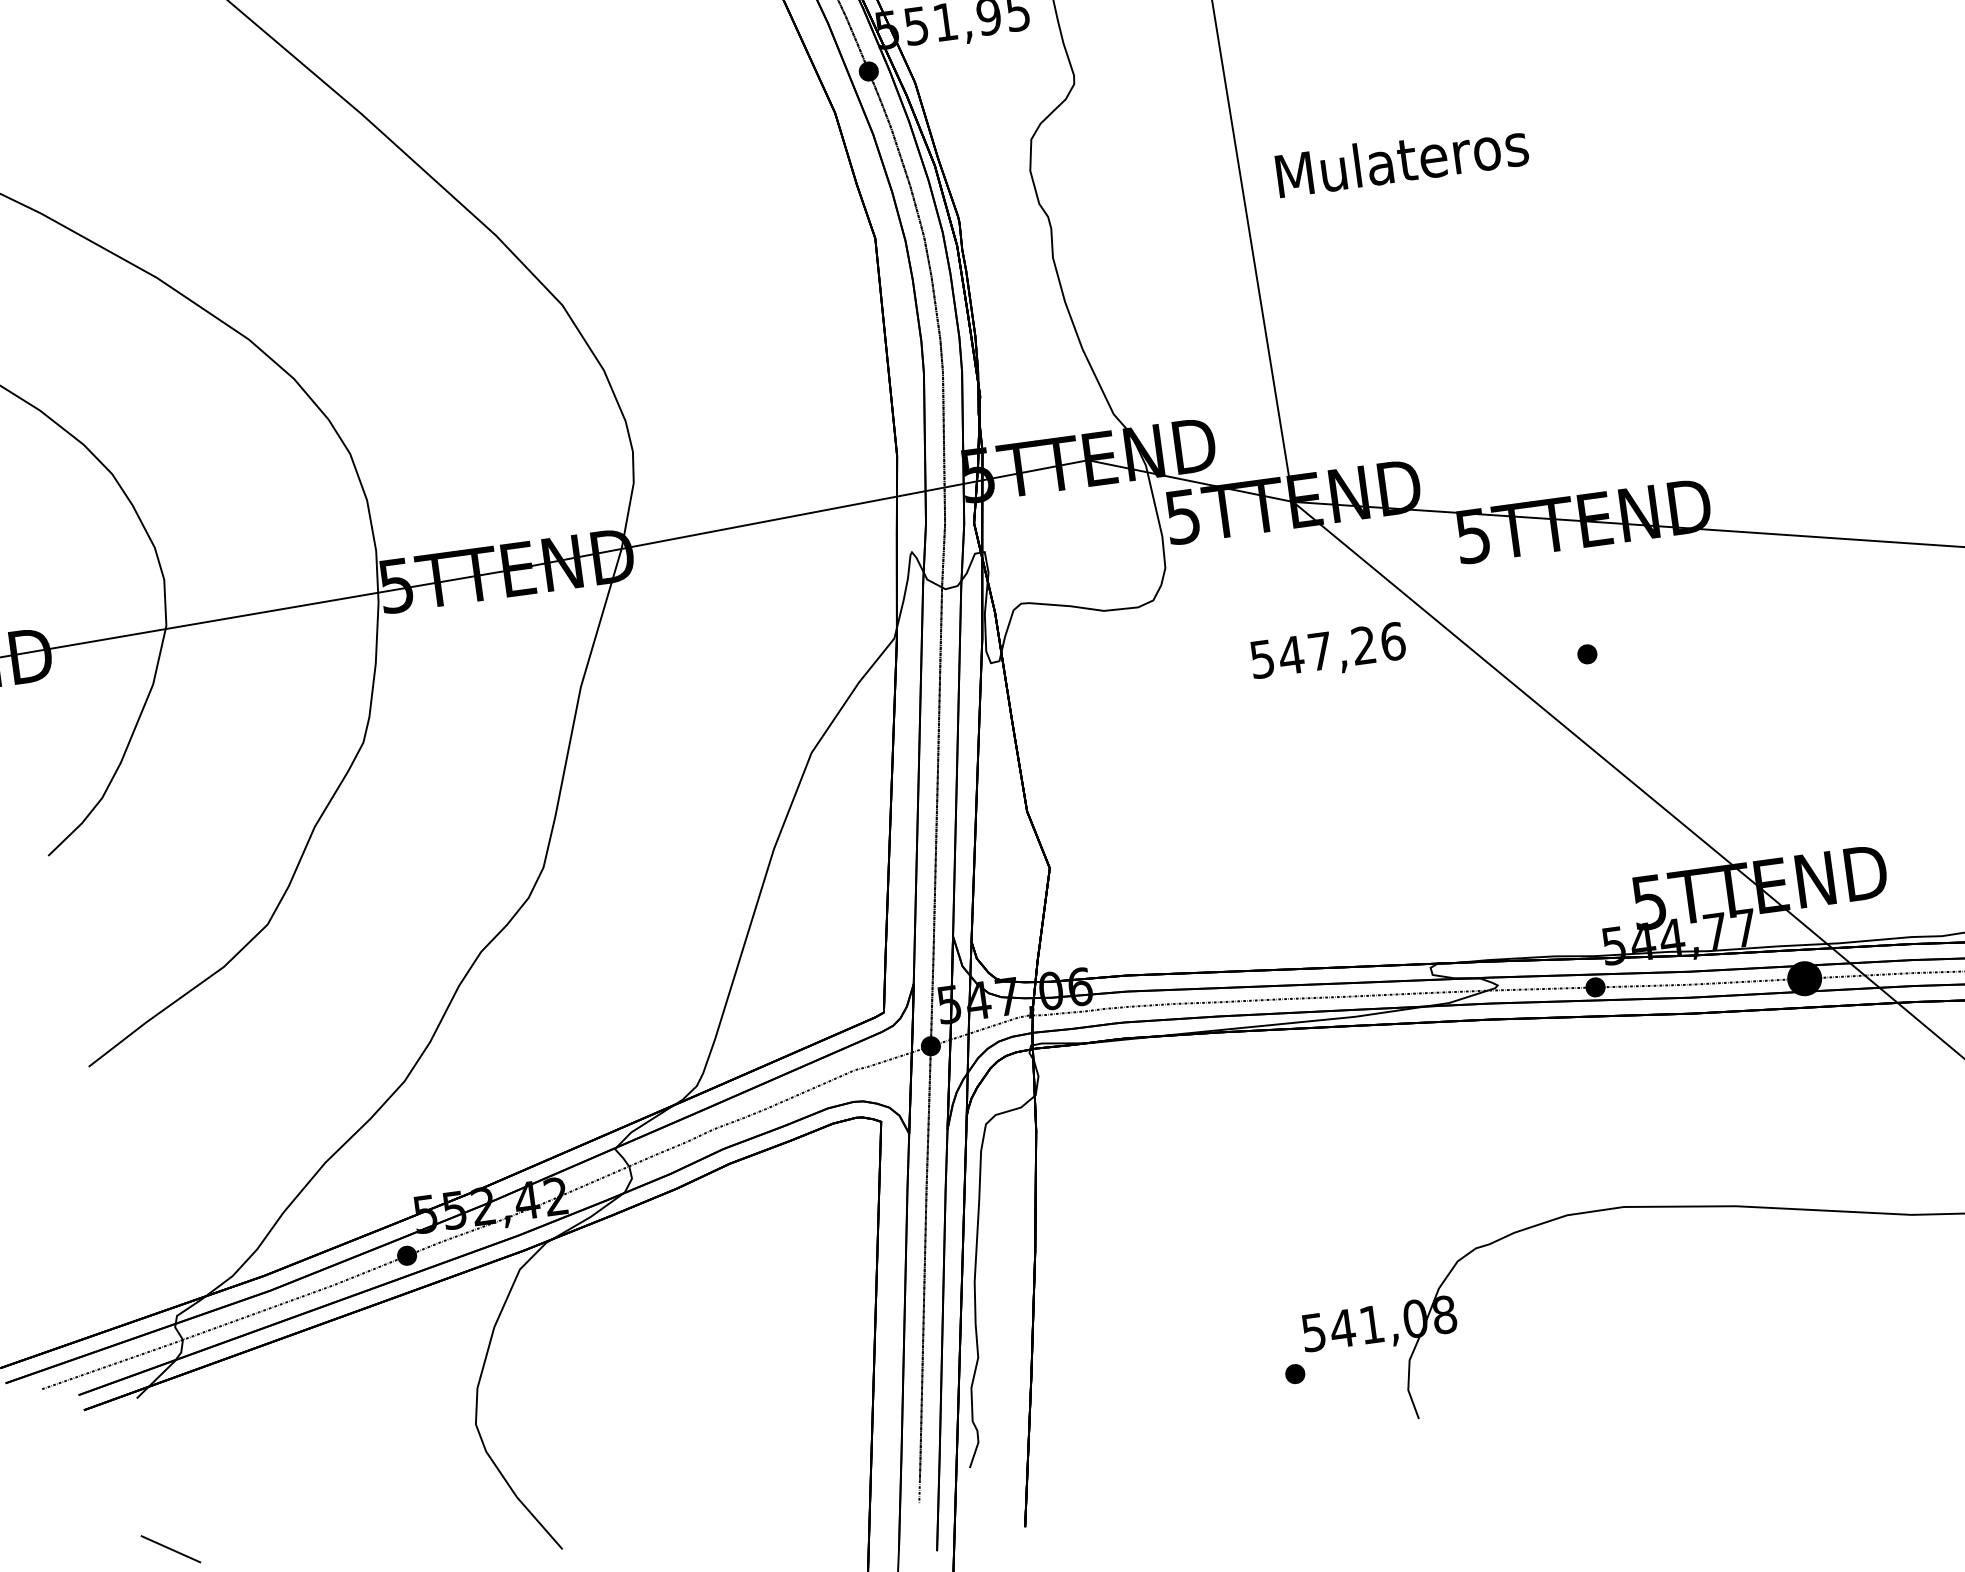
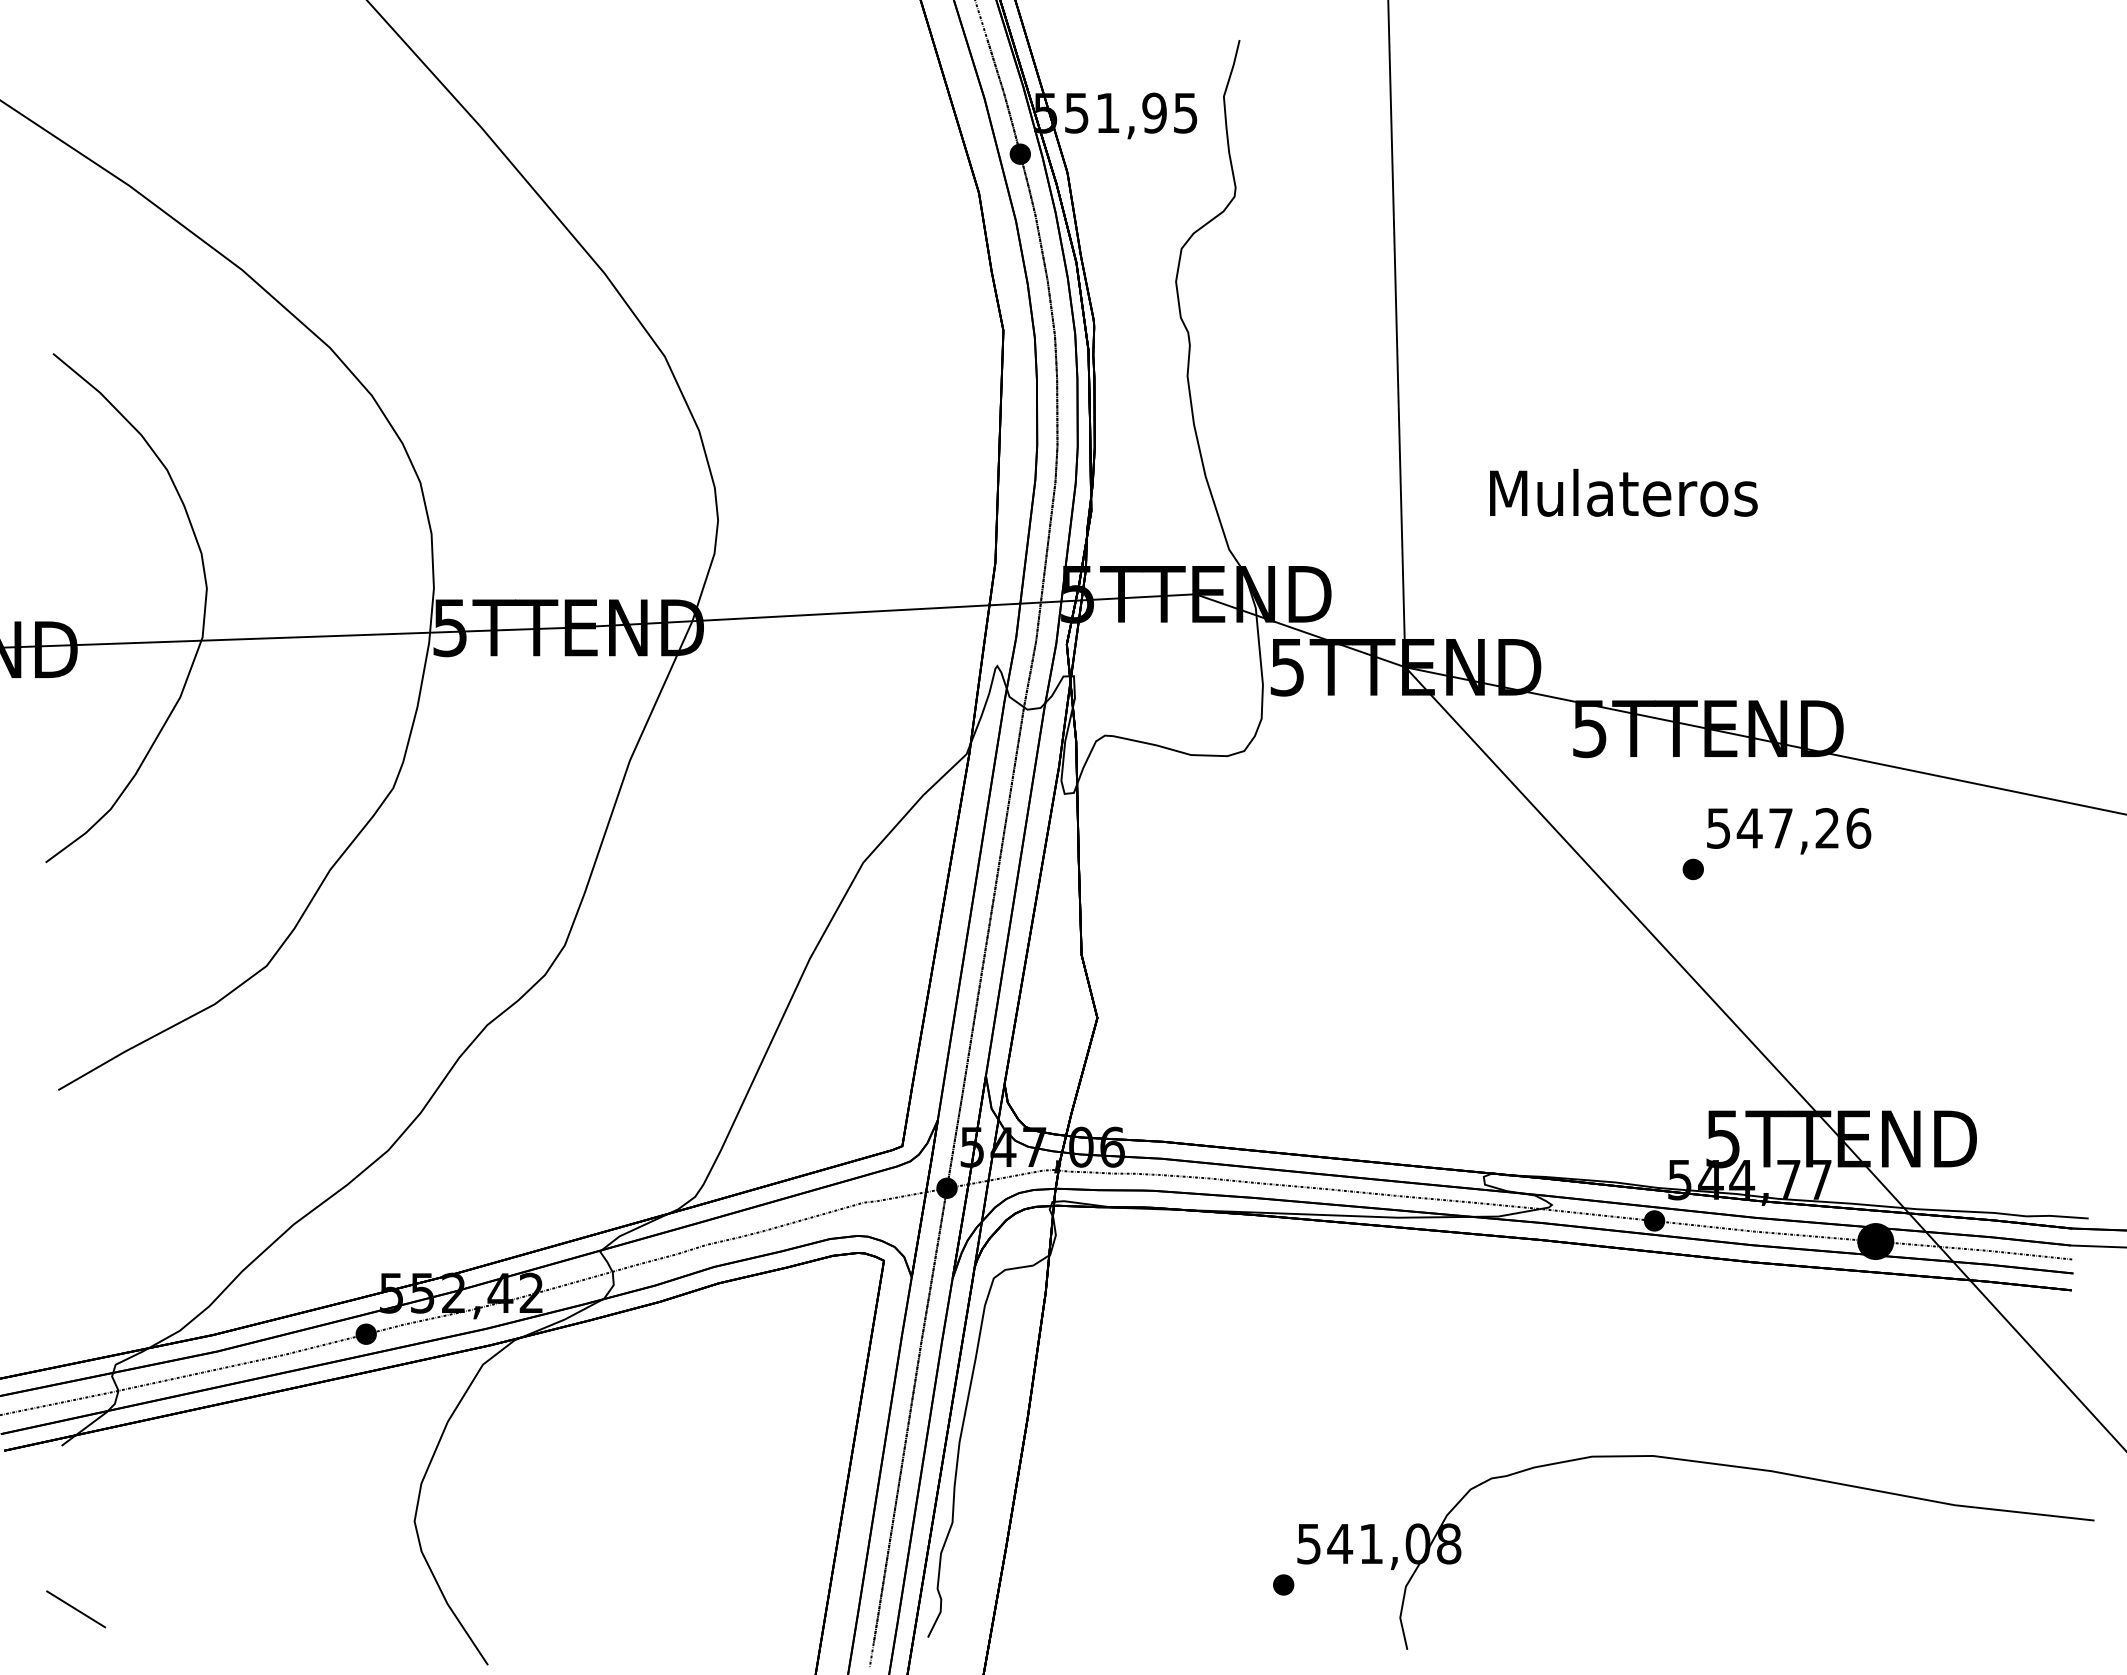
text: (1401, 159) -> (1623, 492), moved
text: (1328, 653) -> (1789, 831), moved

